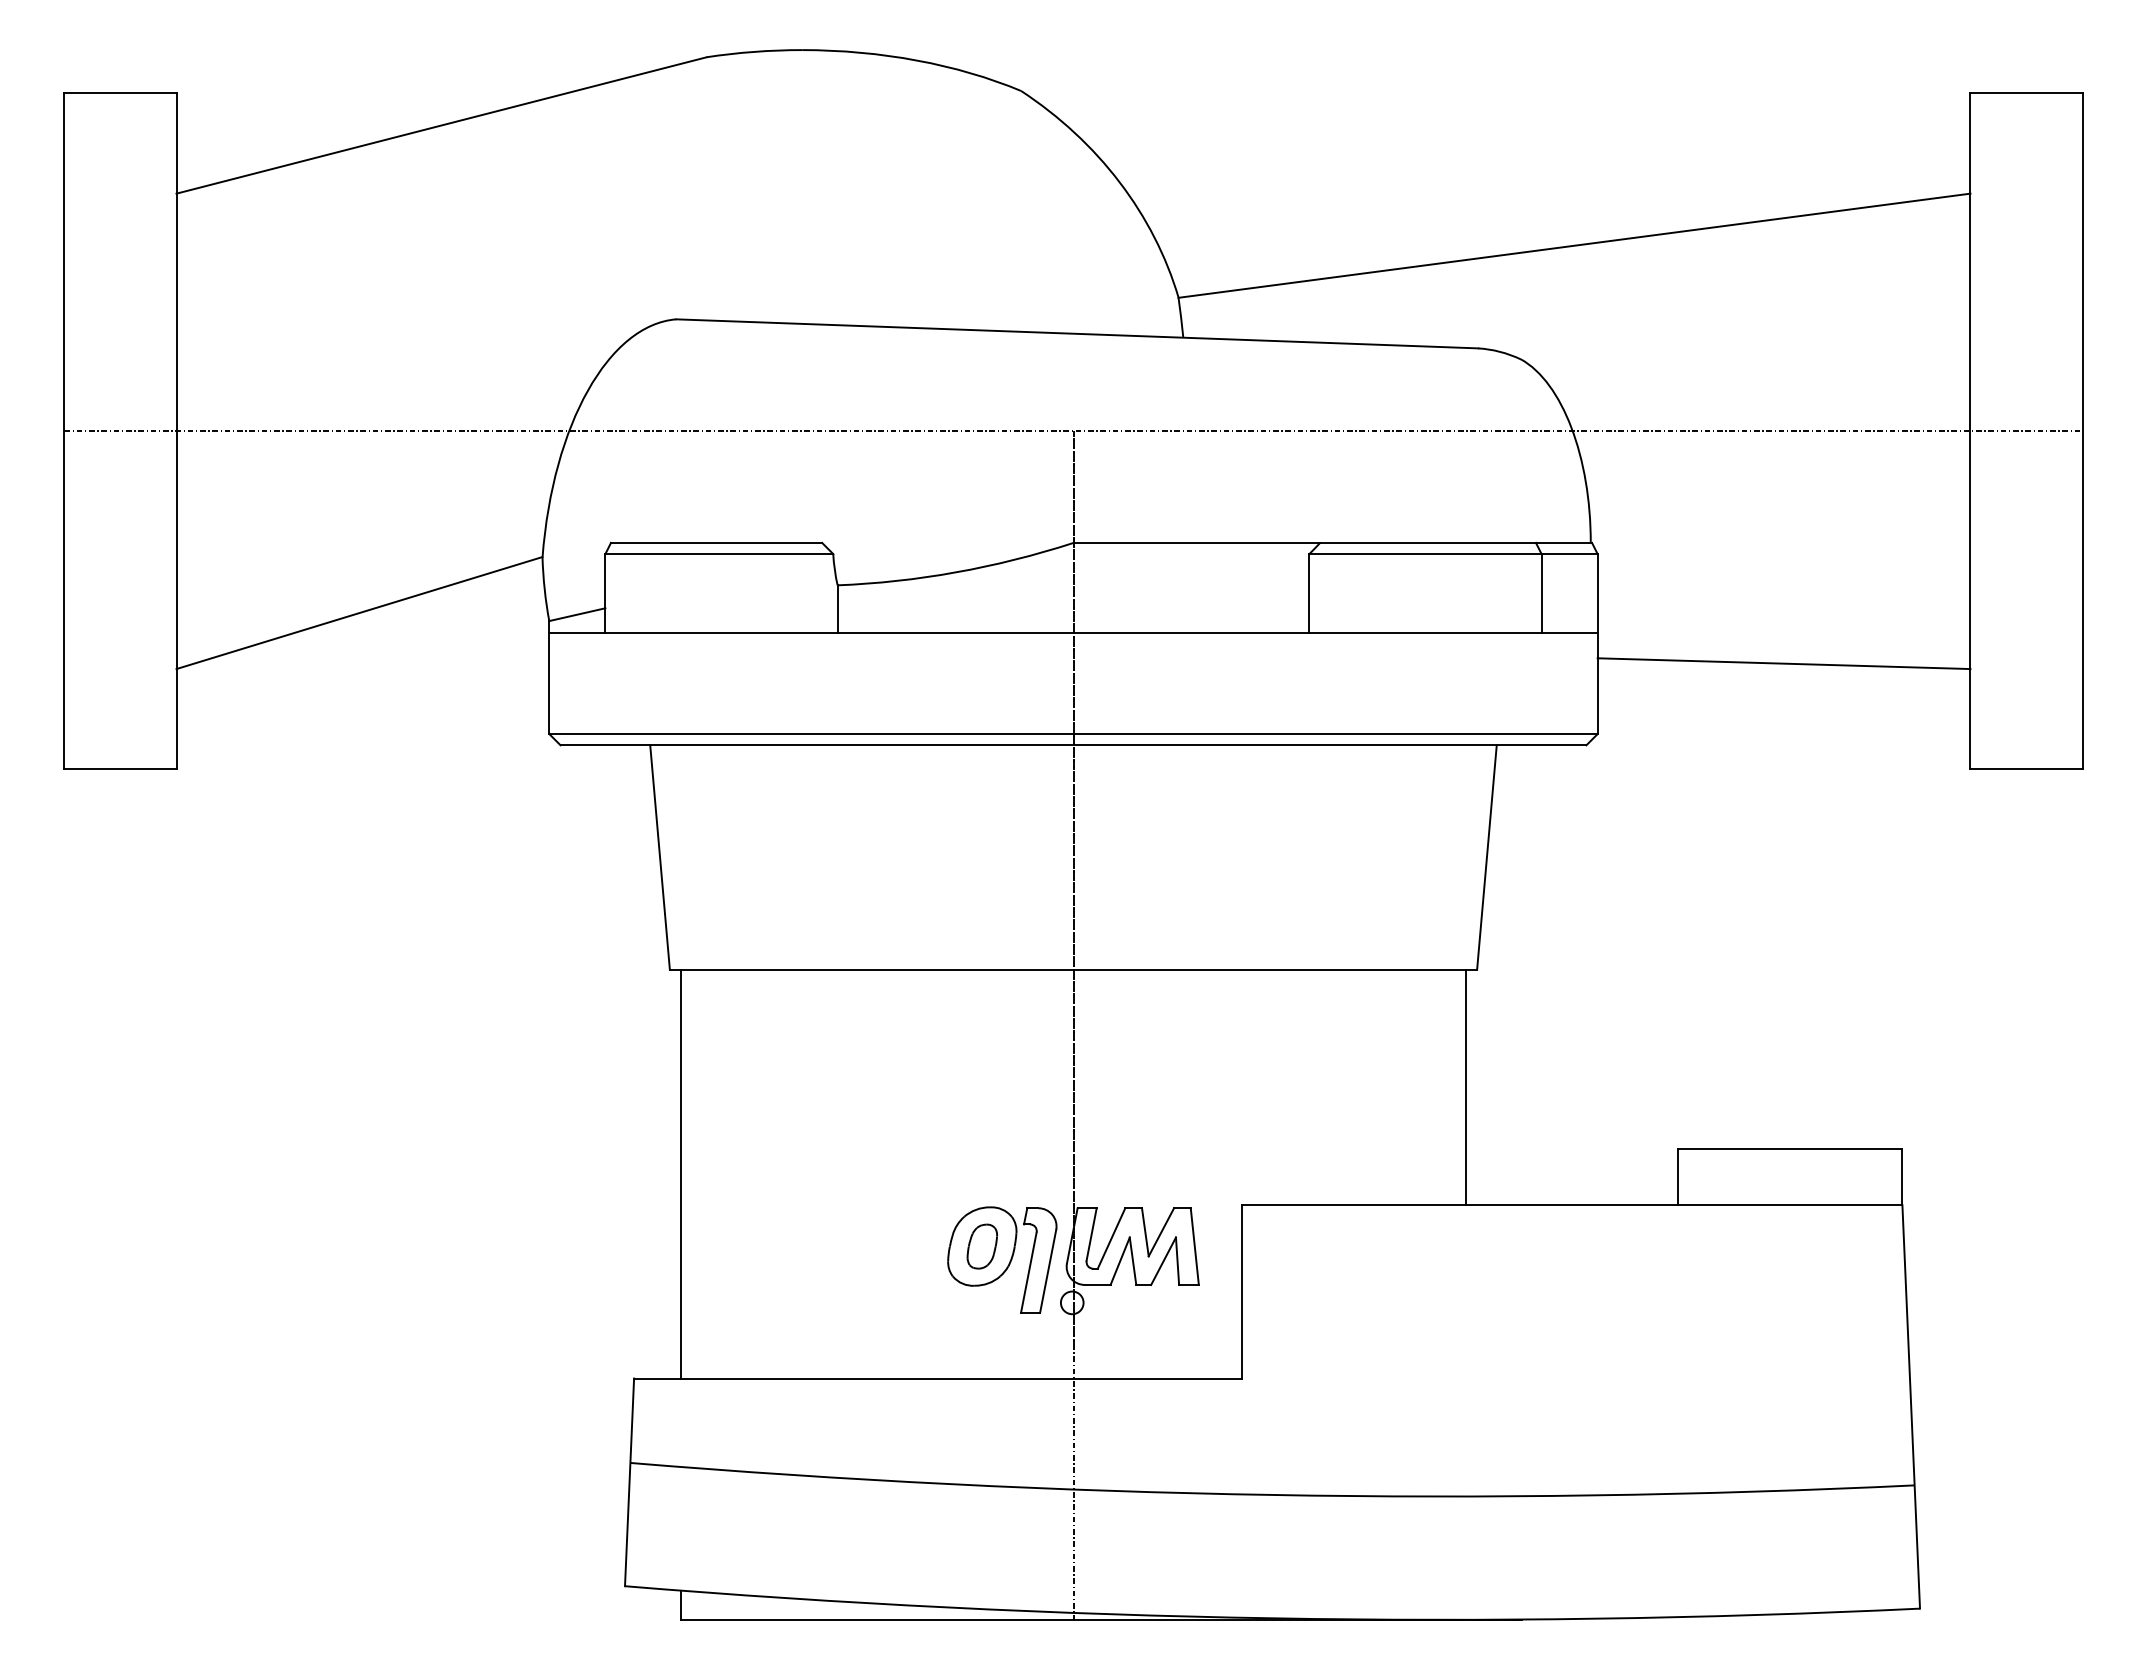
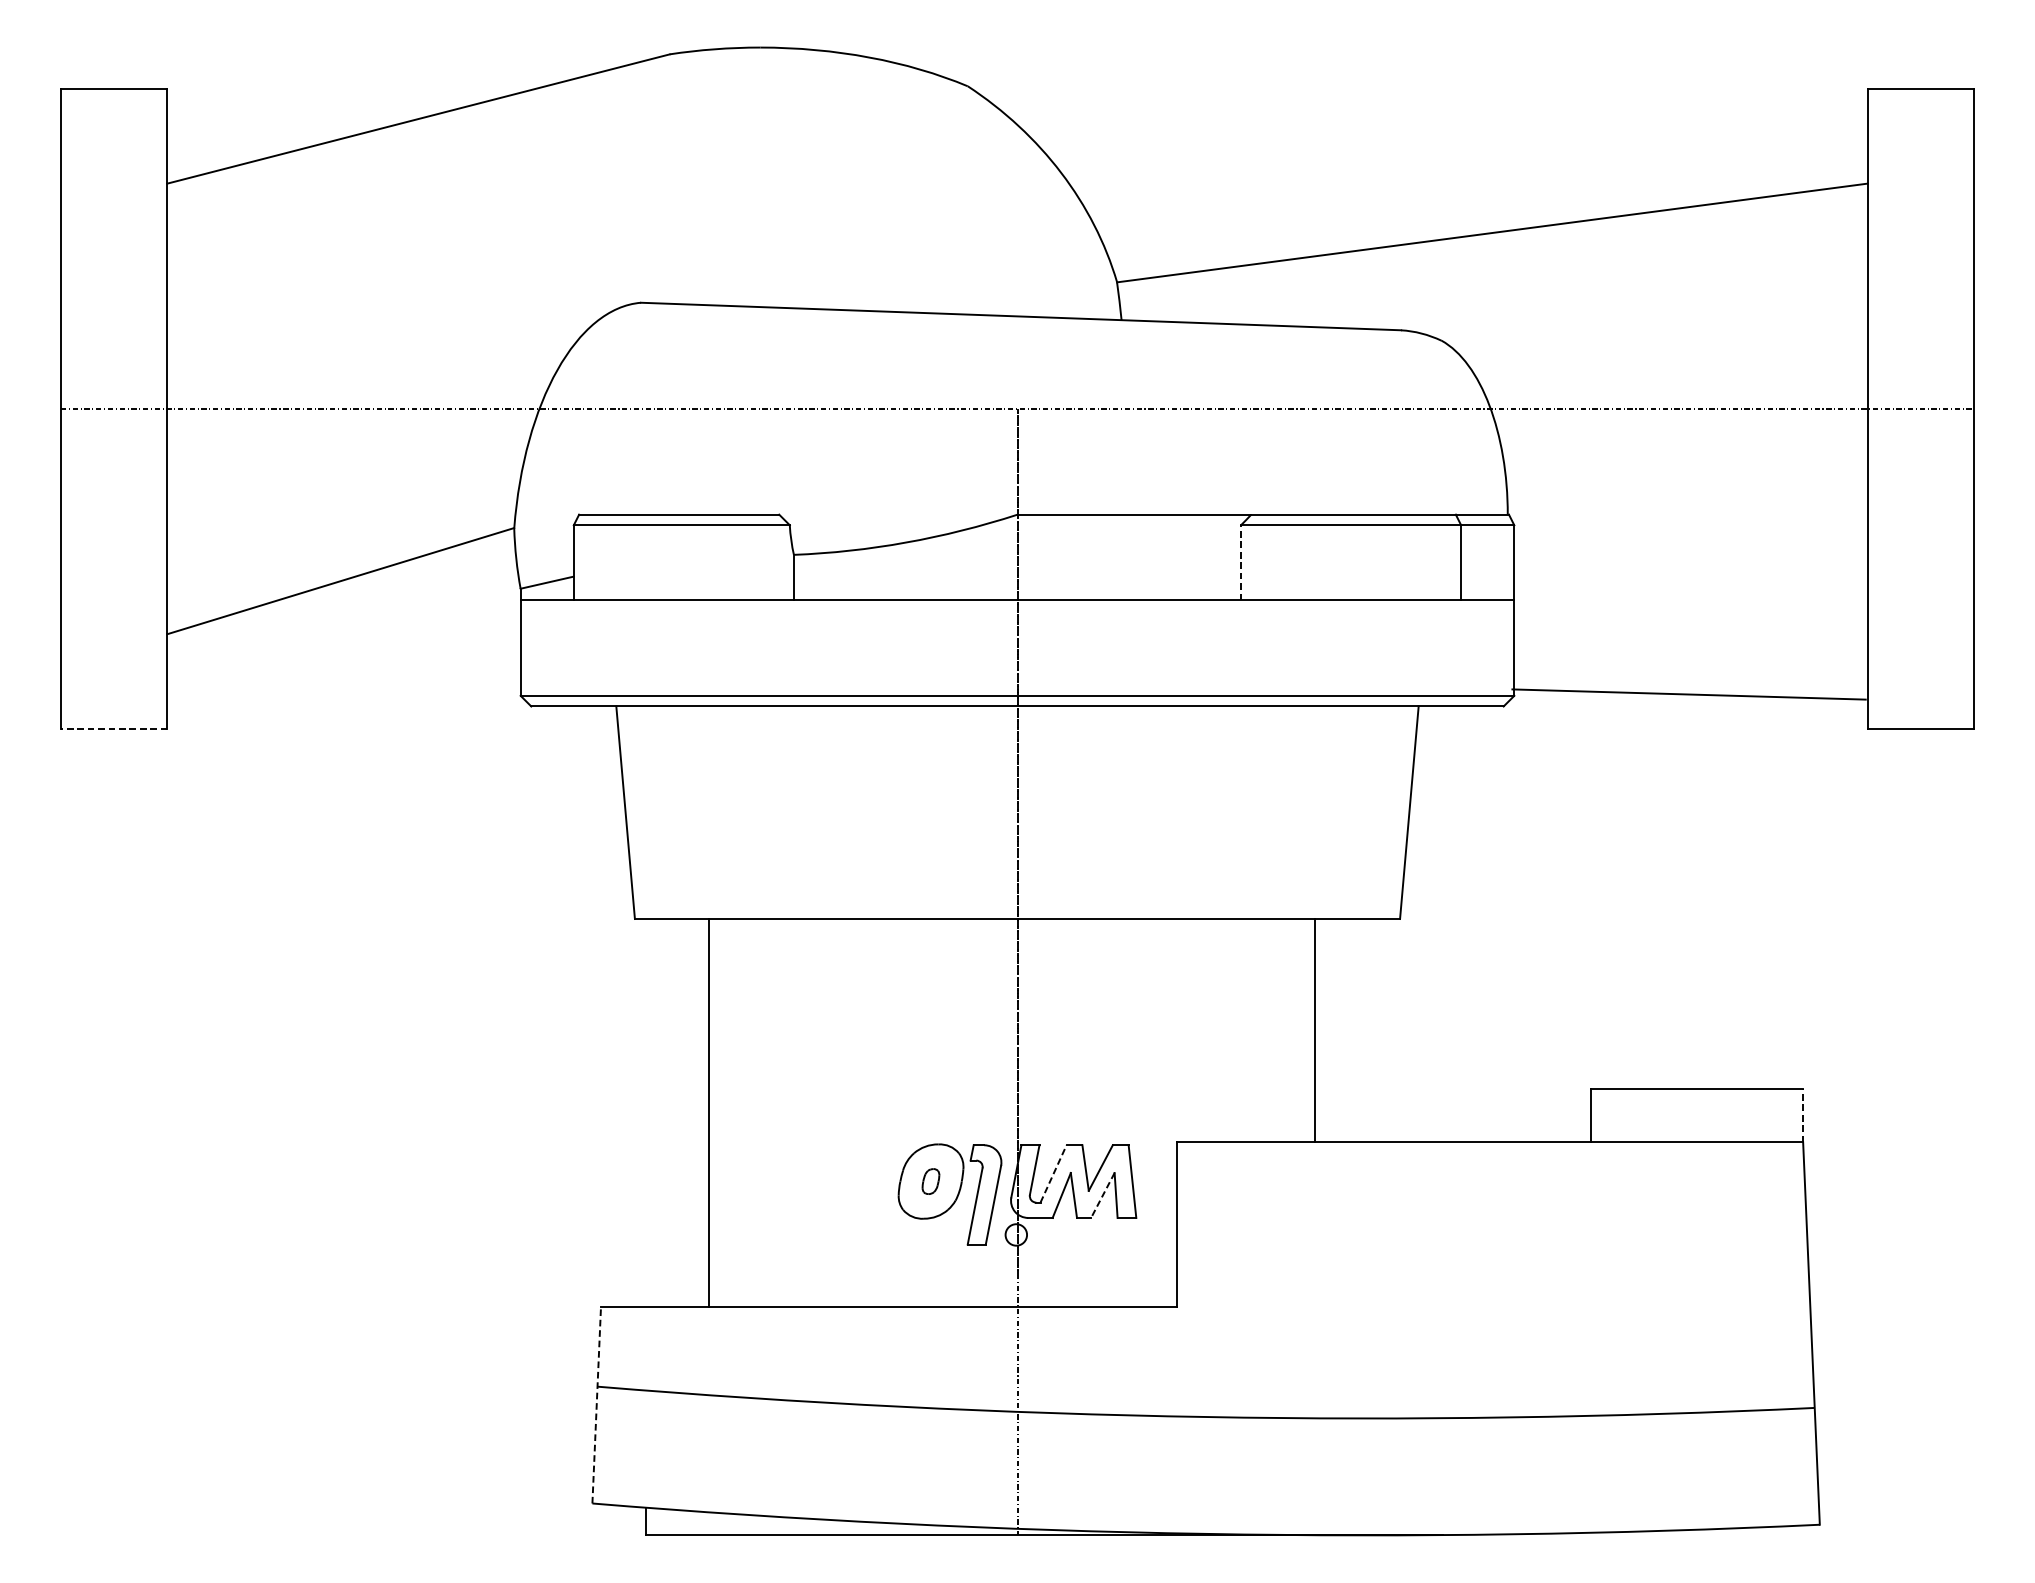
line: (1309, 593) -> (1241, 562), solid -> dashed
line: (1783, 663) -> (1688, 694), moved
line: (119, 769) -> (113, 729), solid -> dashed
line: (1465, 1087) -> (1314, 1030), moved
line: (681, 1173) -> (709, 1112), moved
line: (1902, 1176) -> (1803, 1115), solid -> dashed
line: (1111, 1238) -> (1053, 1173), solid -> dashed
part: (981, 1246) -> (930, 1181), size x0.6
line: (1163, 1261) -> (1102, 1195), solid -> dashed
line: (629, 1482) -> (596, 1405), solid -> dashed

